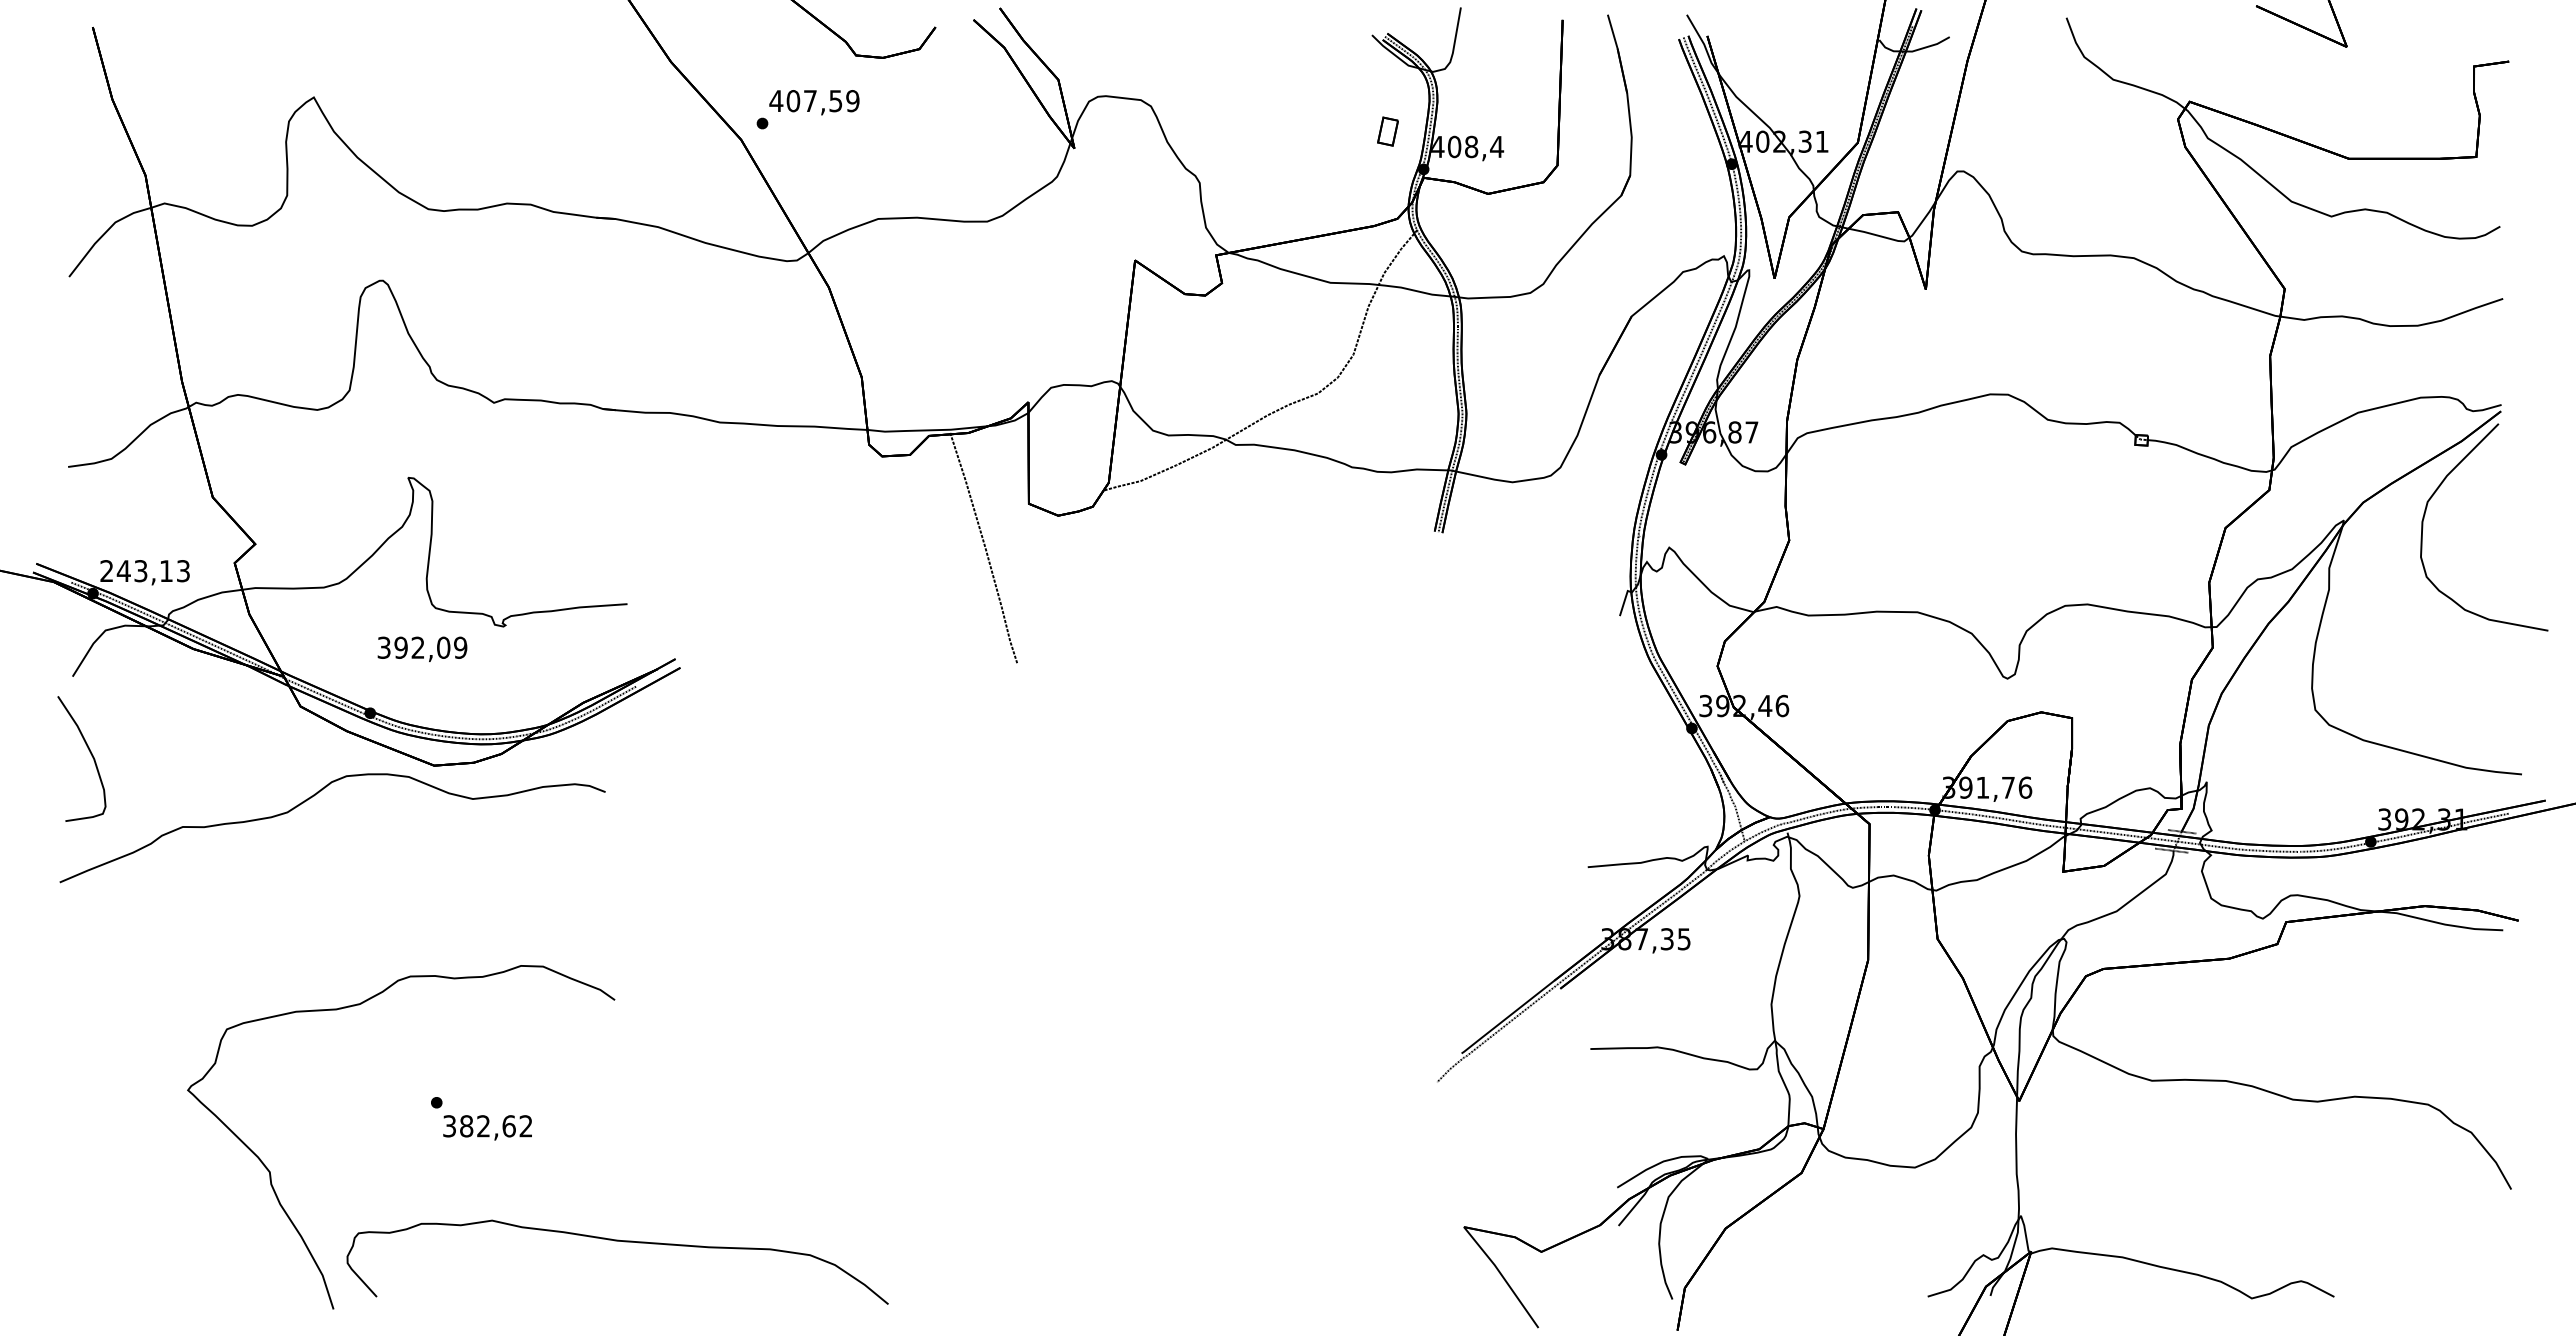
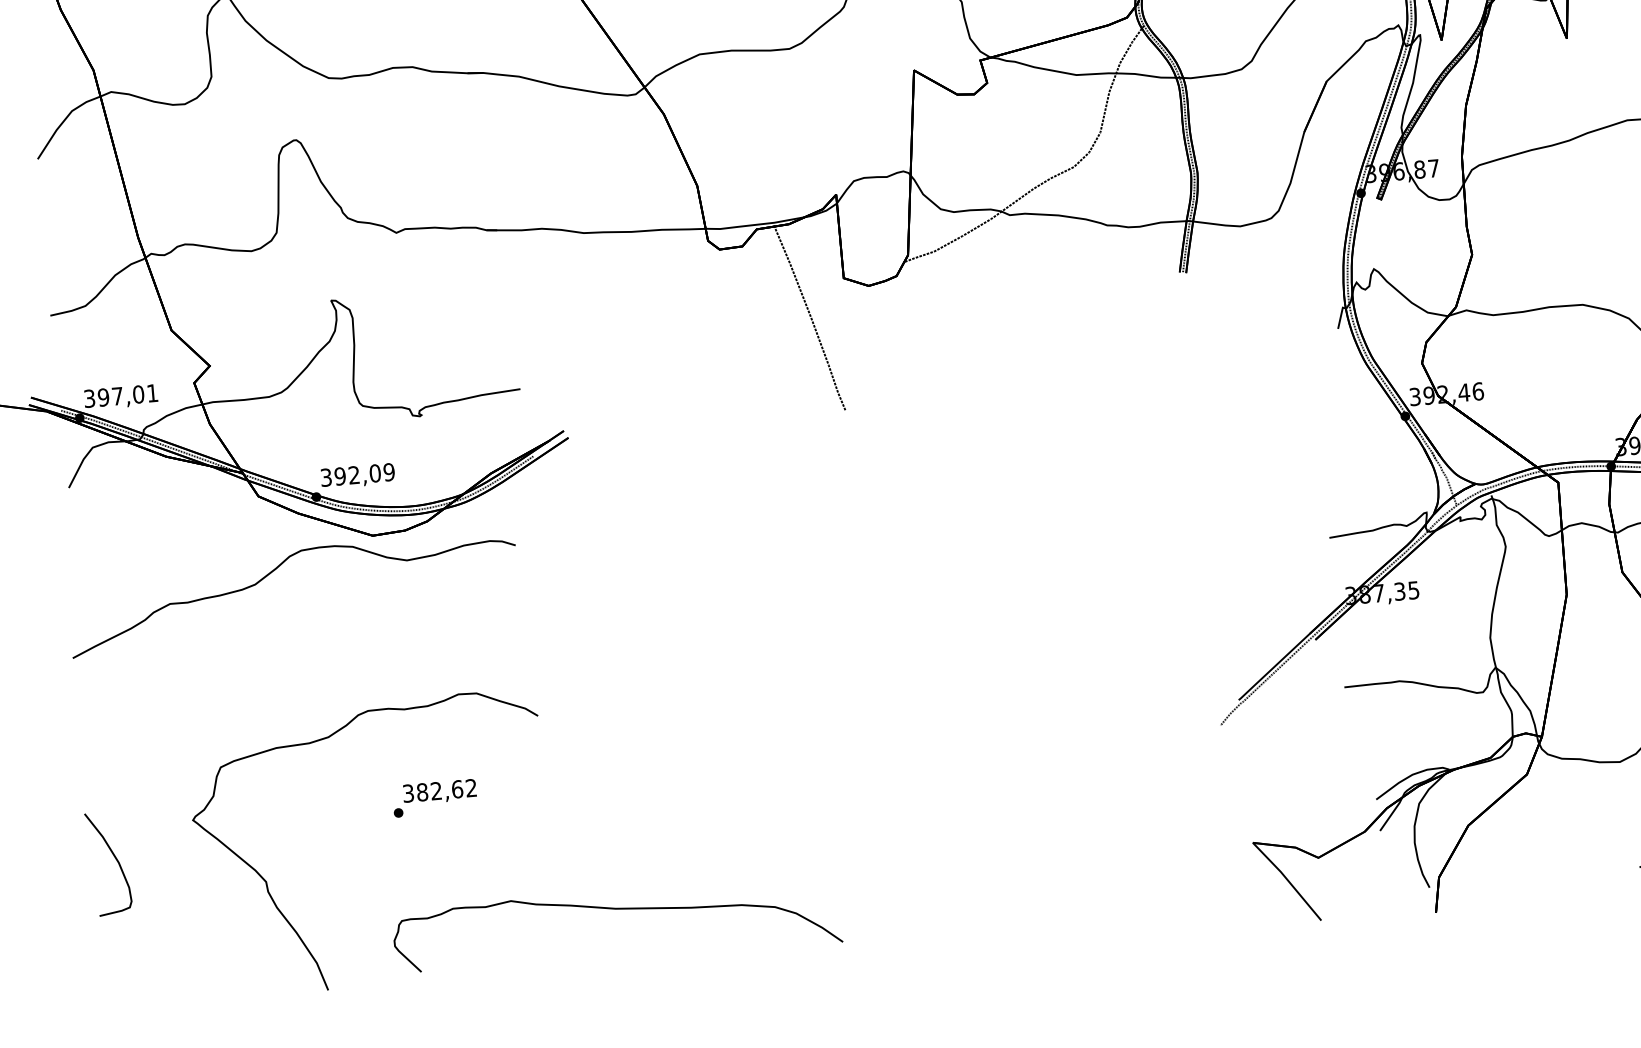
text: (144, 571) -> (120, 396), 243,13 -> 397,01
text: (422, 648) -> (357, 475), moved
curve: (90, 754) -> (115, 859), moved
text: (487, 1127) -> (439, 791), moved
part: (617, 1241) -> (615, 909), moved

